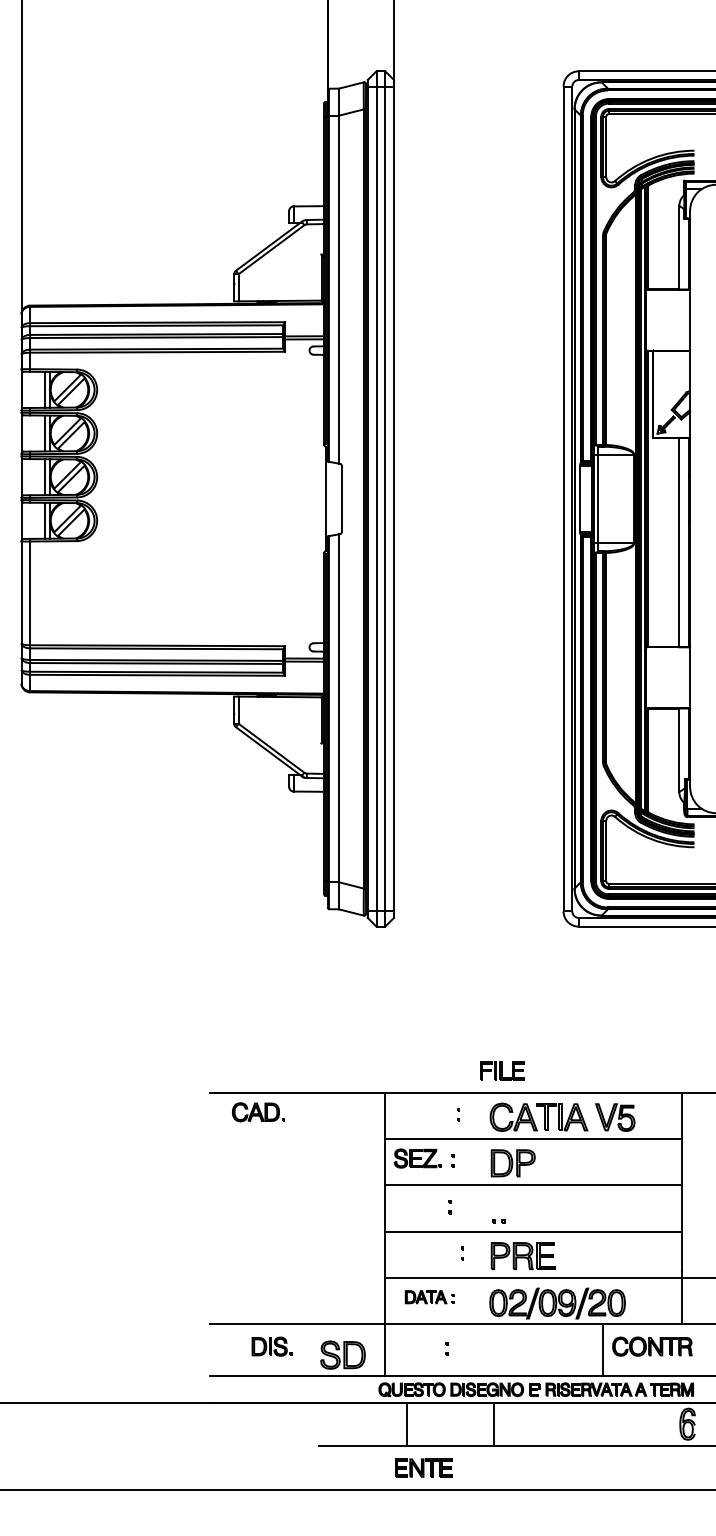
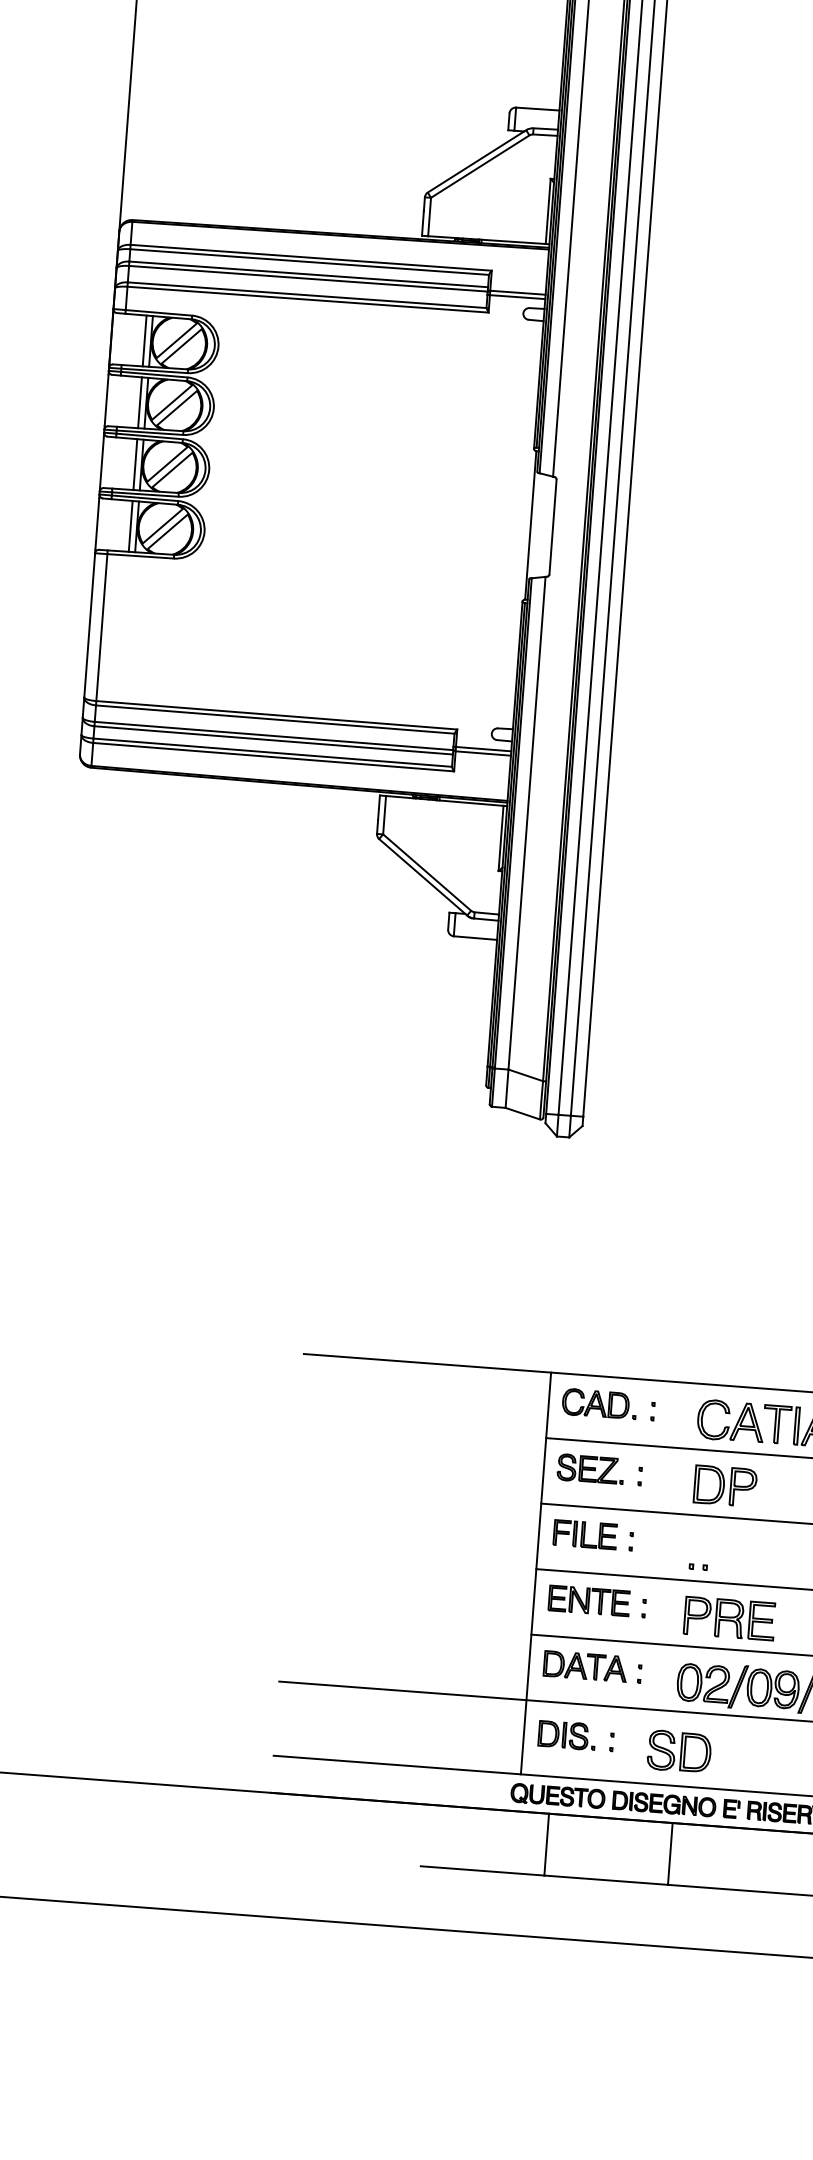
part: (502, 1070) -> (585, 1534), moved
part: (258, 1112) -> (599, 1404), moved
part: (429, 1296) -> (592, 1665), size x1.43
part: (271, 1346) -> (565, 1735), moved
part: (342, 1354) -> (678, 1750), moved
part: (423, 1467) -> (588, 1600), moved

